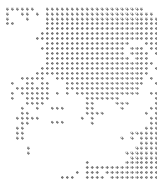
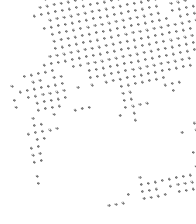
part: (57, 122) -> (86, 129), removed
part: (28, 150) -> (37, 180), moved

